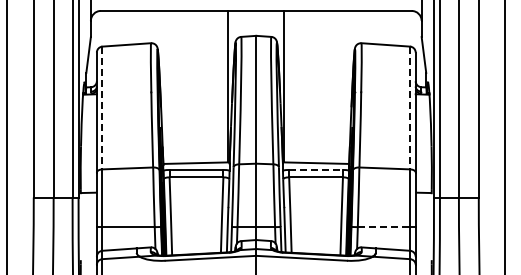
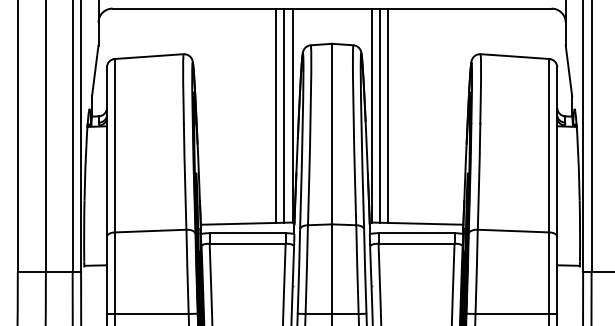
line: (216, 86) -> (275, 115), added
line: (222, 86) -> (284, 115), added
line: (290, 86) -> (380, 115), added
line: (296, 86) -> (388, 115), added
line: (102, 108) -> (114, 146), dashed -> solid
line: (410, 108) -> (549, 146), dashed -> solid
line: (316, 169) -> (417, 232), dashed -> solid
line: (384, 227) -> (513, 314), dashed -> solid

